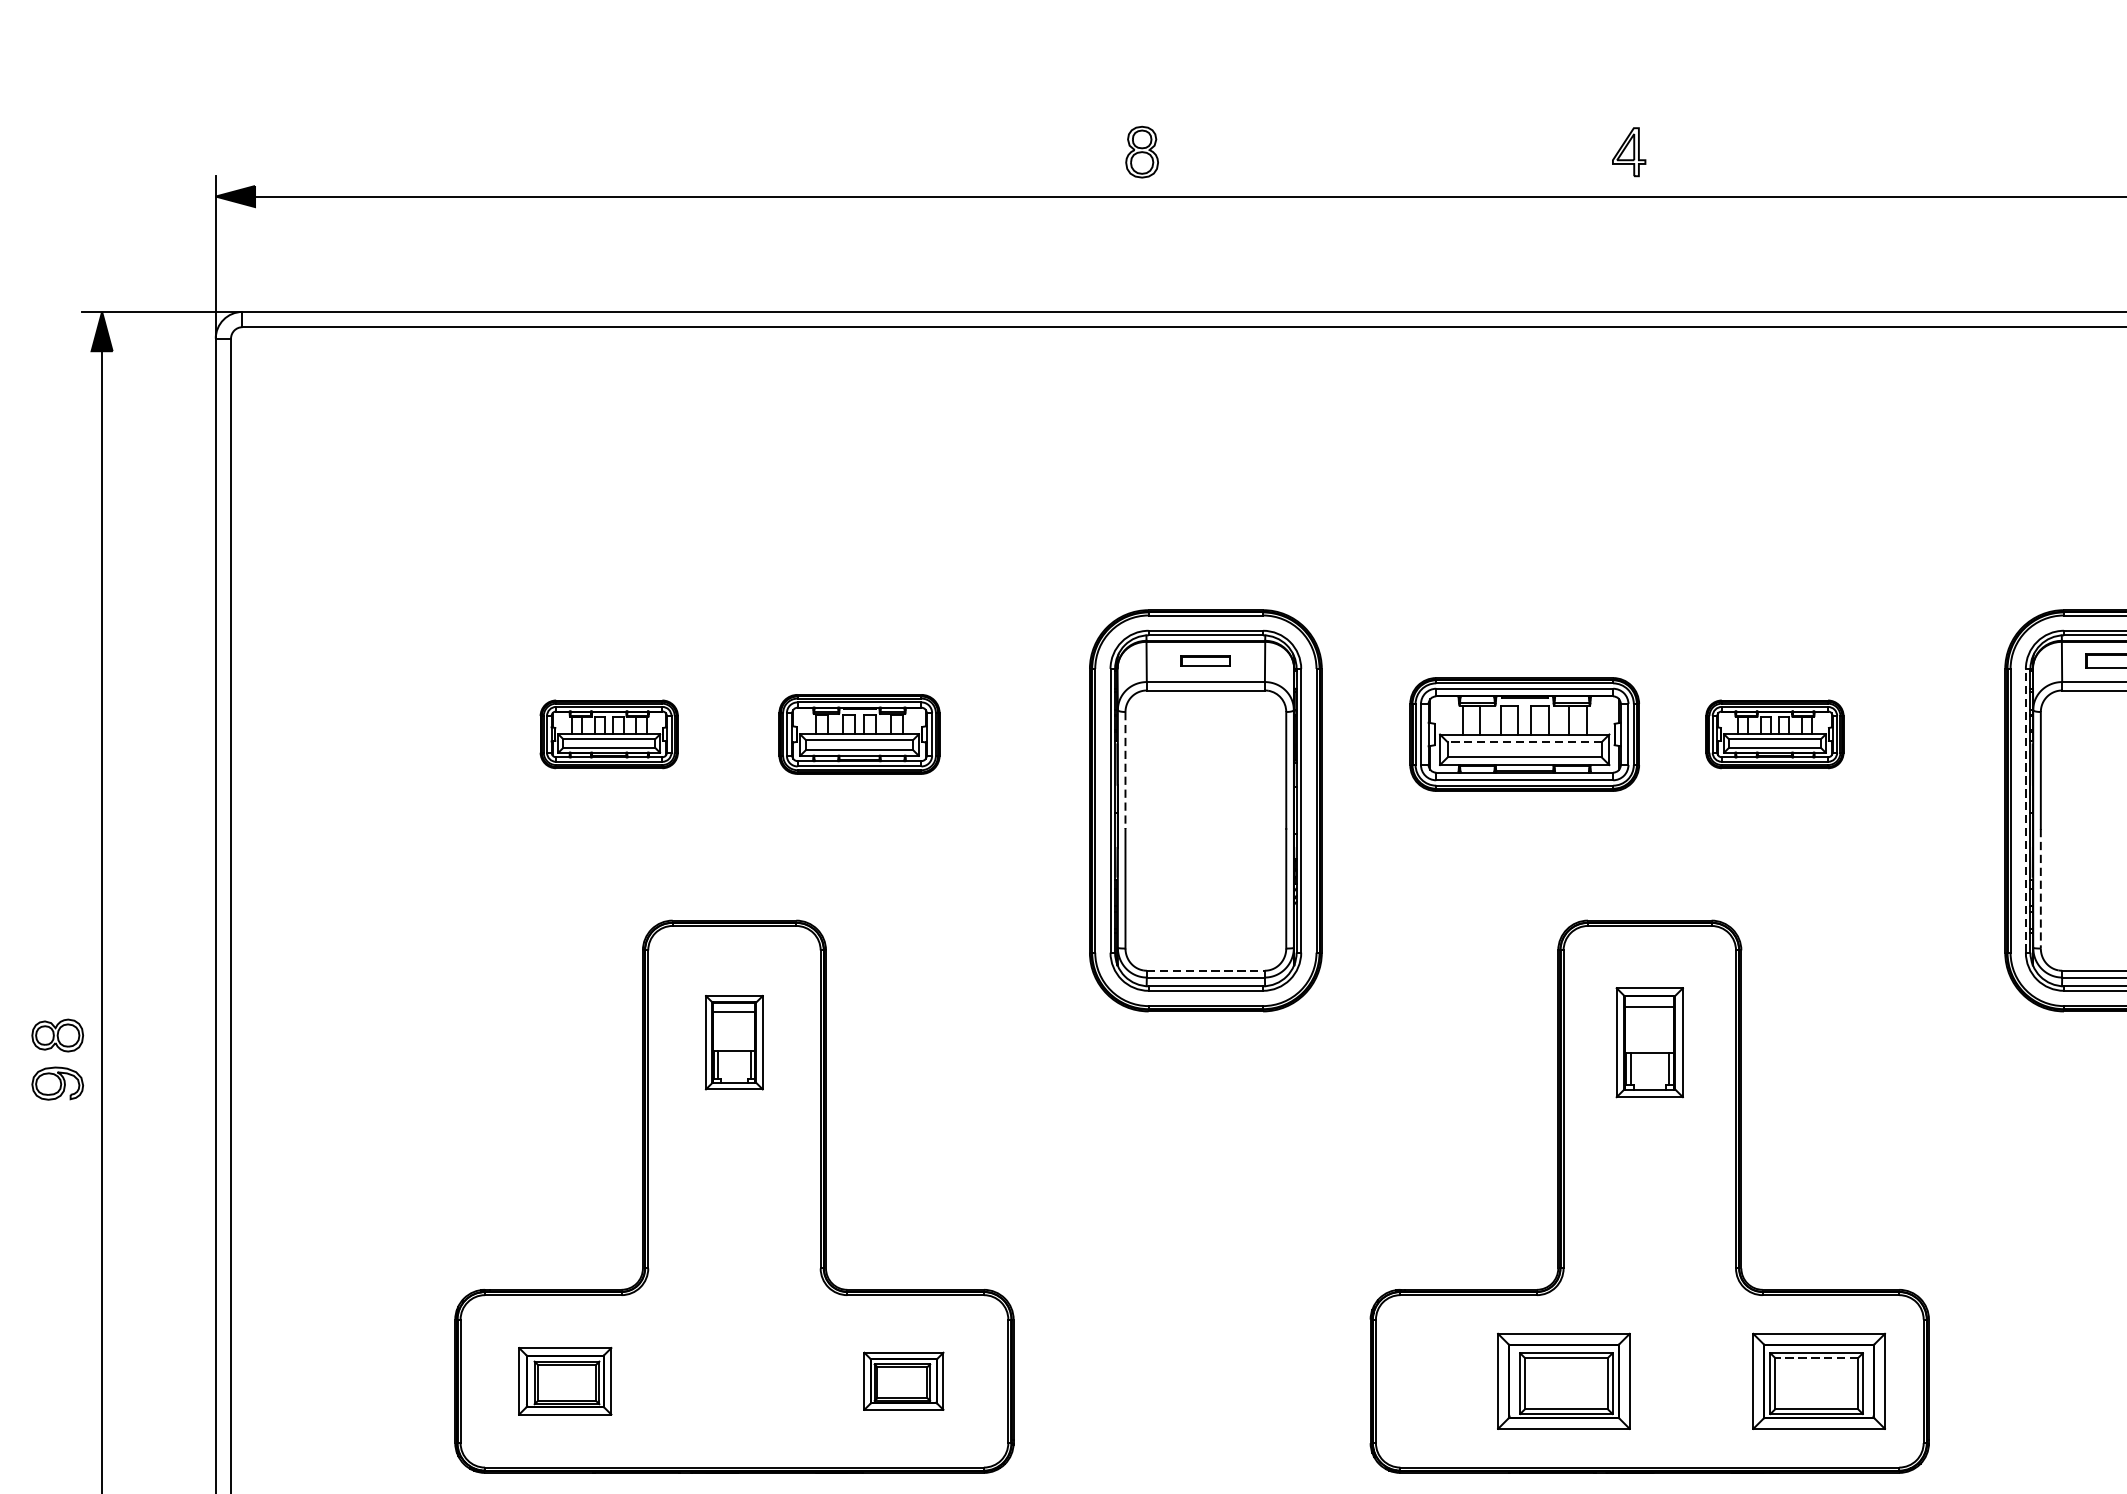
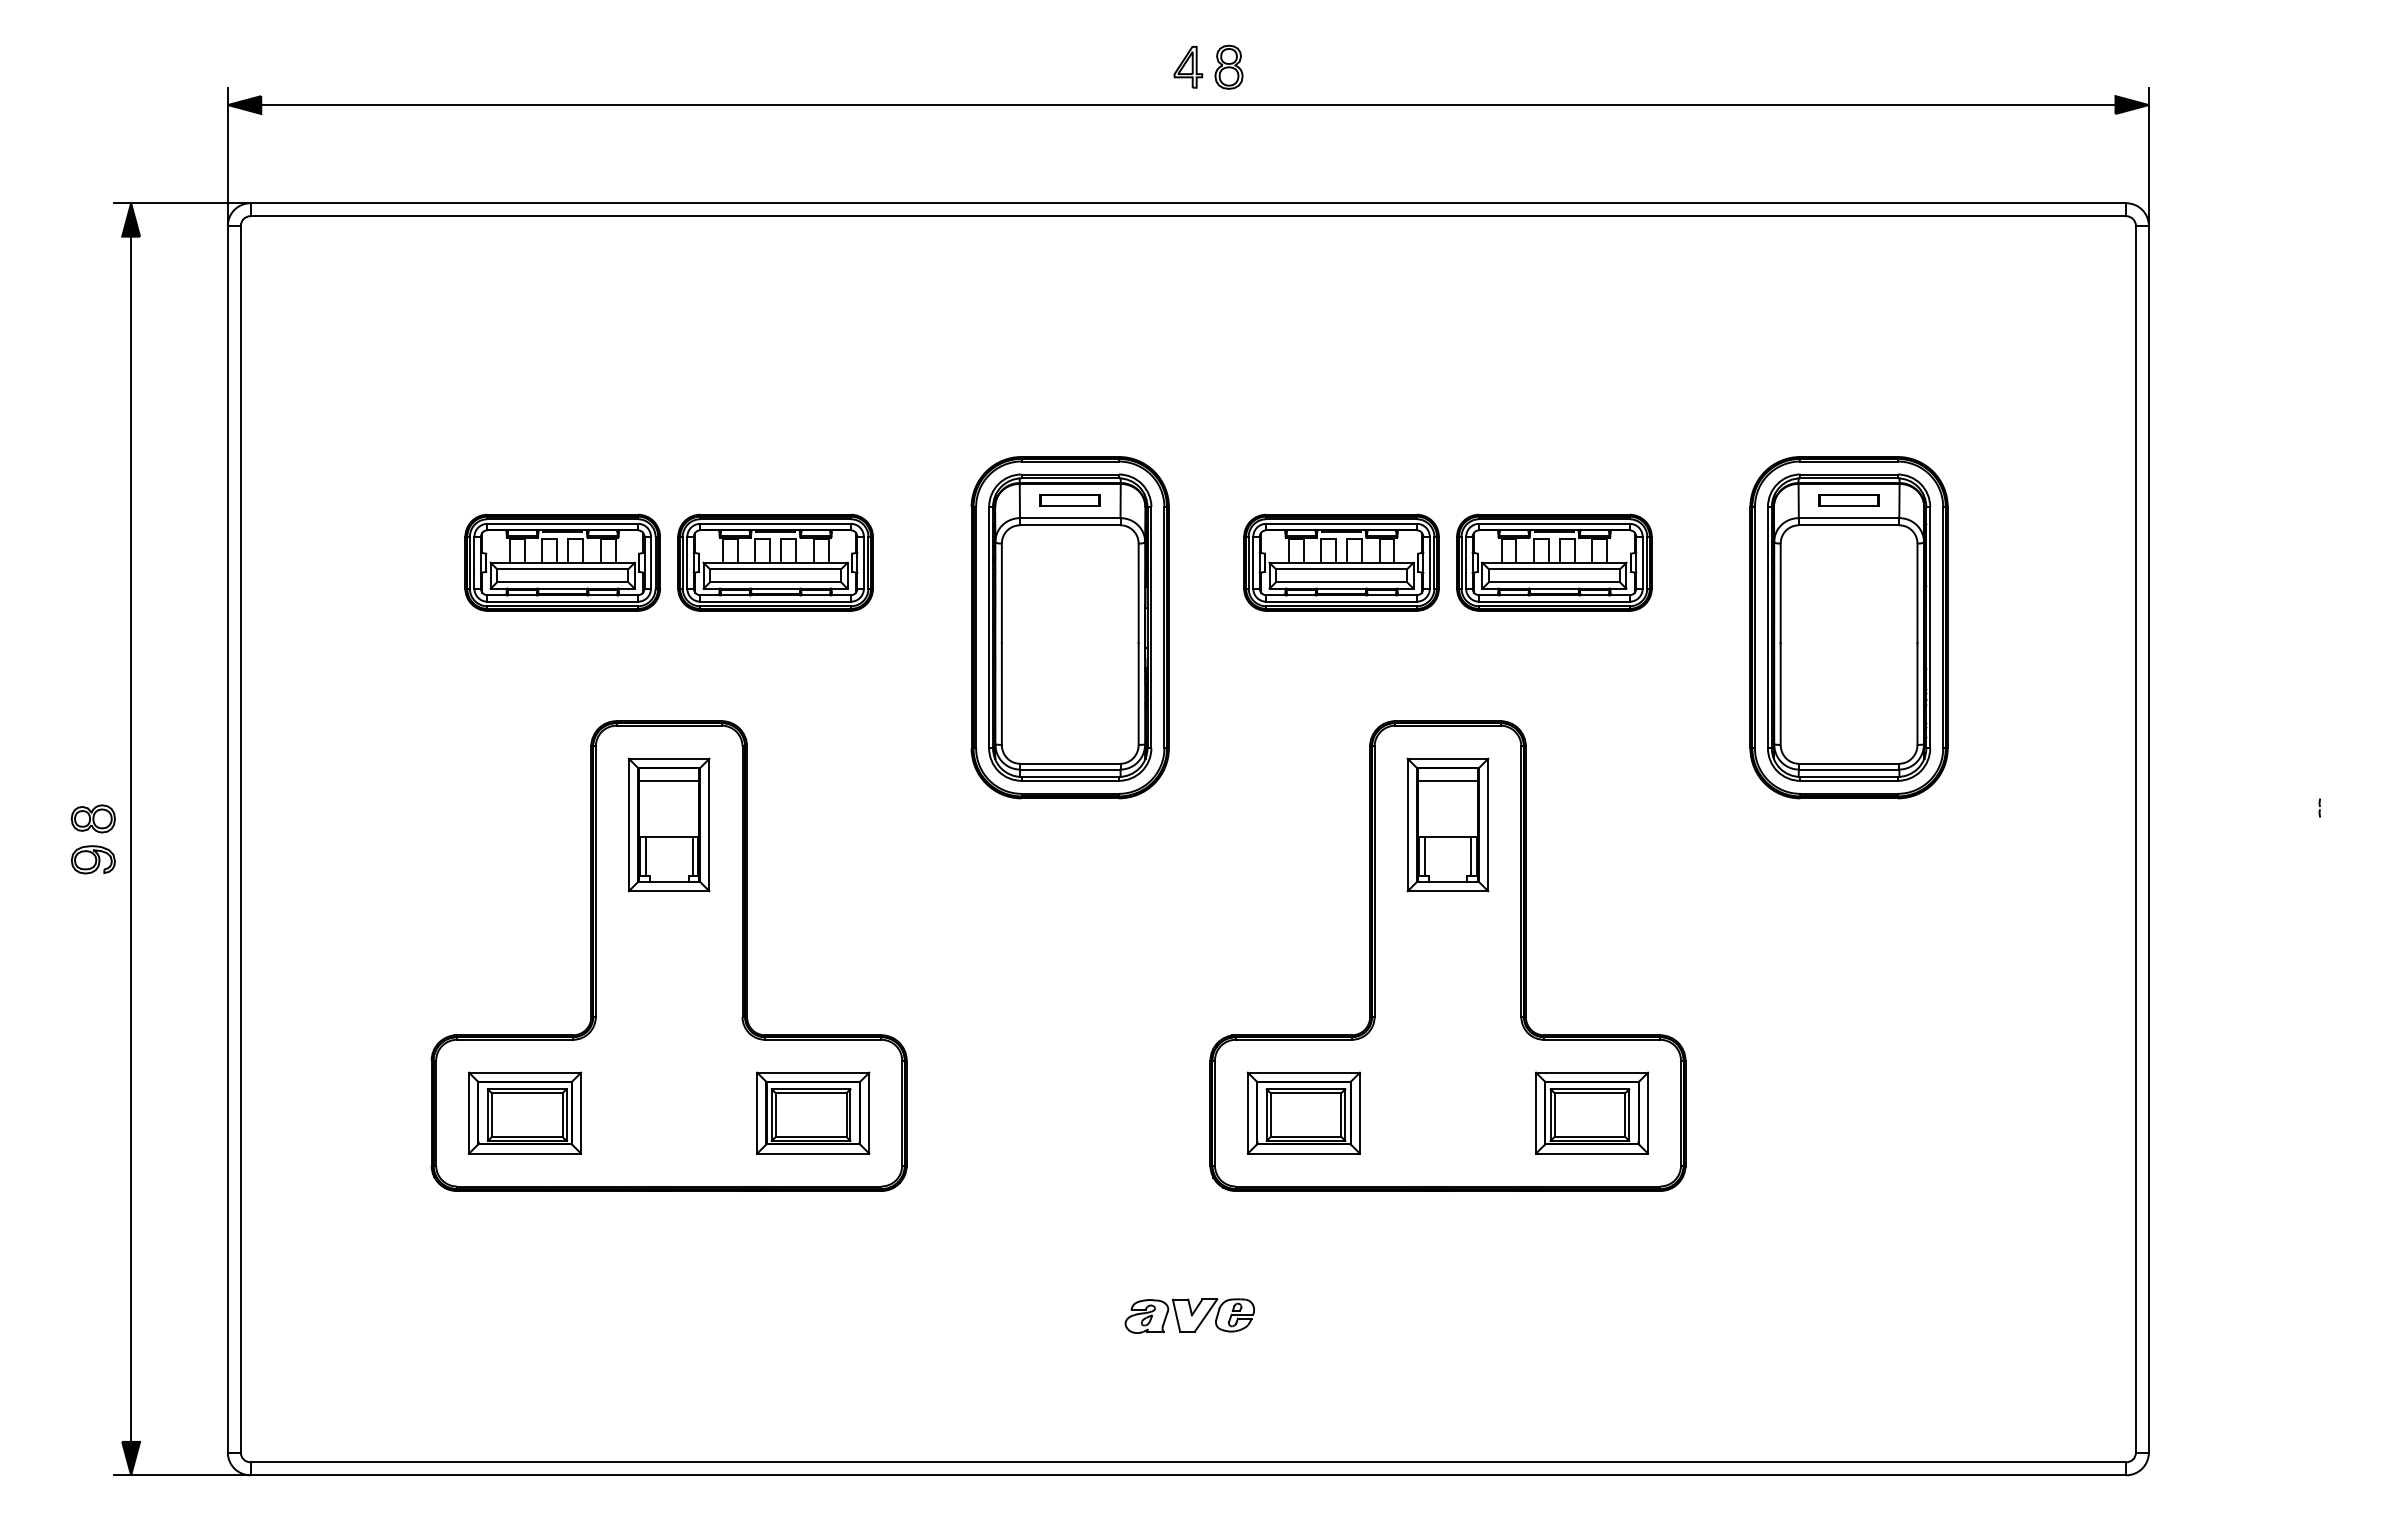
part: (1141, 151) -> (1228, 66), moved
part: (1629, 152) -> (1188, 67), moved
part: (1204, 661) -> (1069, 500), size x1.43
part: (609, 734) -> (562, 562), size x1.67
part: (859, 734) -> (775, 562), size x1.43
part: (1774, 734) -> (1554, 562), size x1.67
line: (1524, 742) -> (1341, 569), dashed -> solid
line: (1125, 770) -> (1001, 593), dashed -> solid
line: (2025, 810) -> (1767, 627), dashed -> solid
line: (2040, 889) -> (1780, 694), dashed -> solid
line: (1206, 970) -> (1070, 763), dashed -> solid
part: (733, 1042) -> (668, 824), size x1.67
part: (1649, 1042) -> (1447, 824), size x1.43
line: (1816, 1358) -> (1589, 1093), dashed -> solid
part: (565, 1380) -> (525, 1112), size x1.43
part: (904, 1380) -> (813, 1112), size x1.67
part: (1563, 1380) -> (1303, 1112), moved

